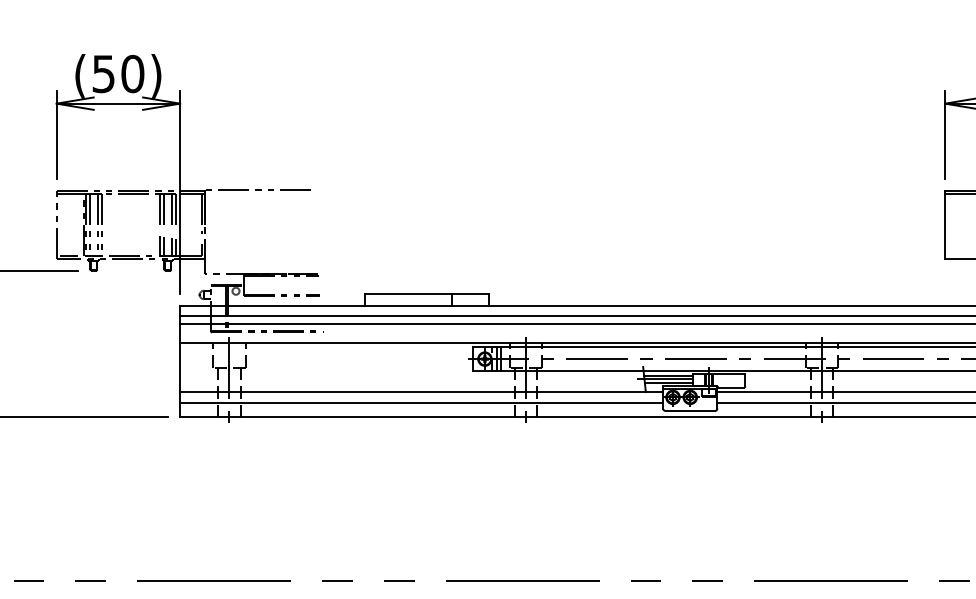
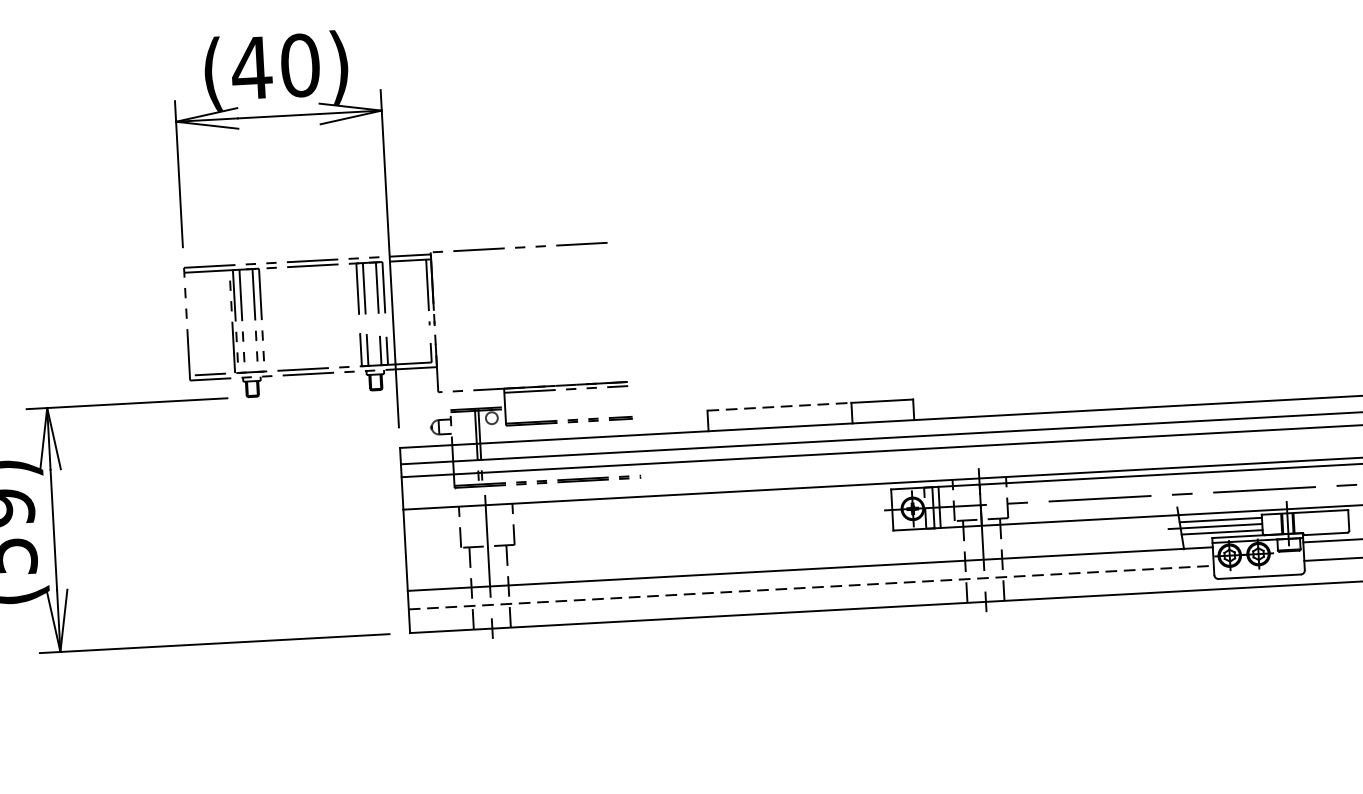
text: (103, 74) -> (251, 68), (50) -> (40)
line: (408, 293) -> (779, 406), solid -> dashed
line: (421, 402) -> (811, 586), solid -> dashed

